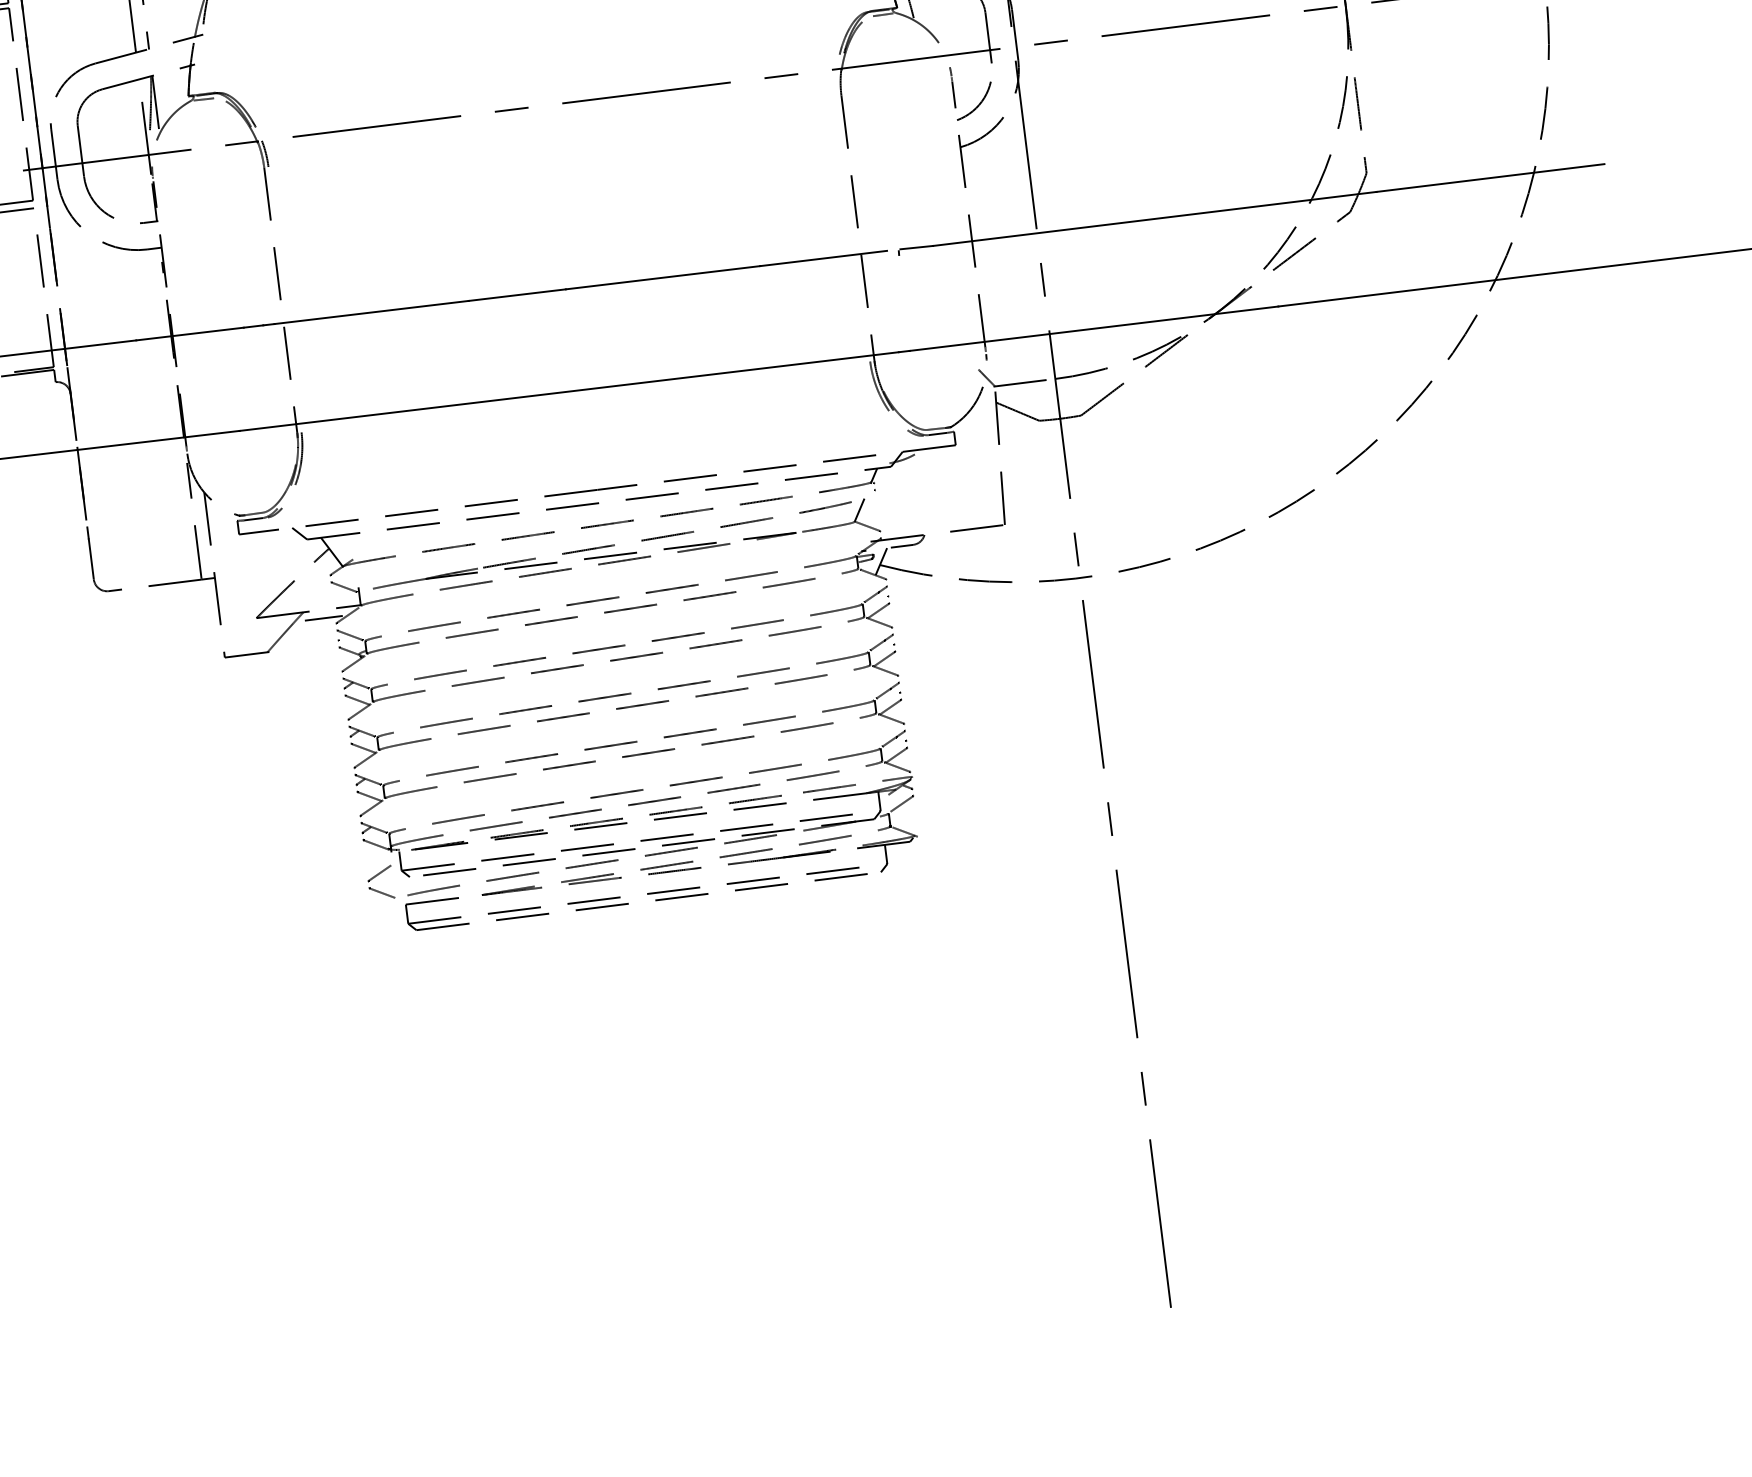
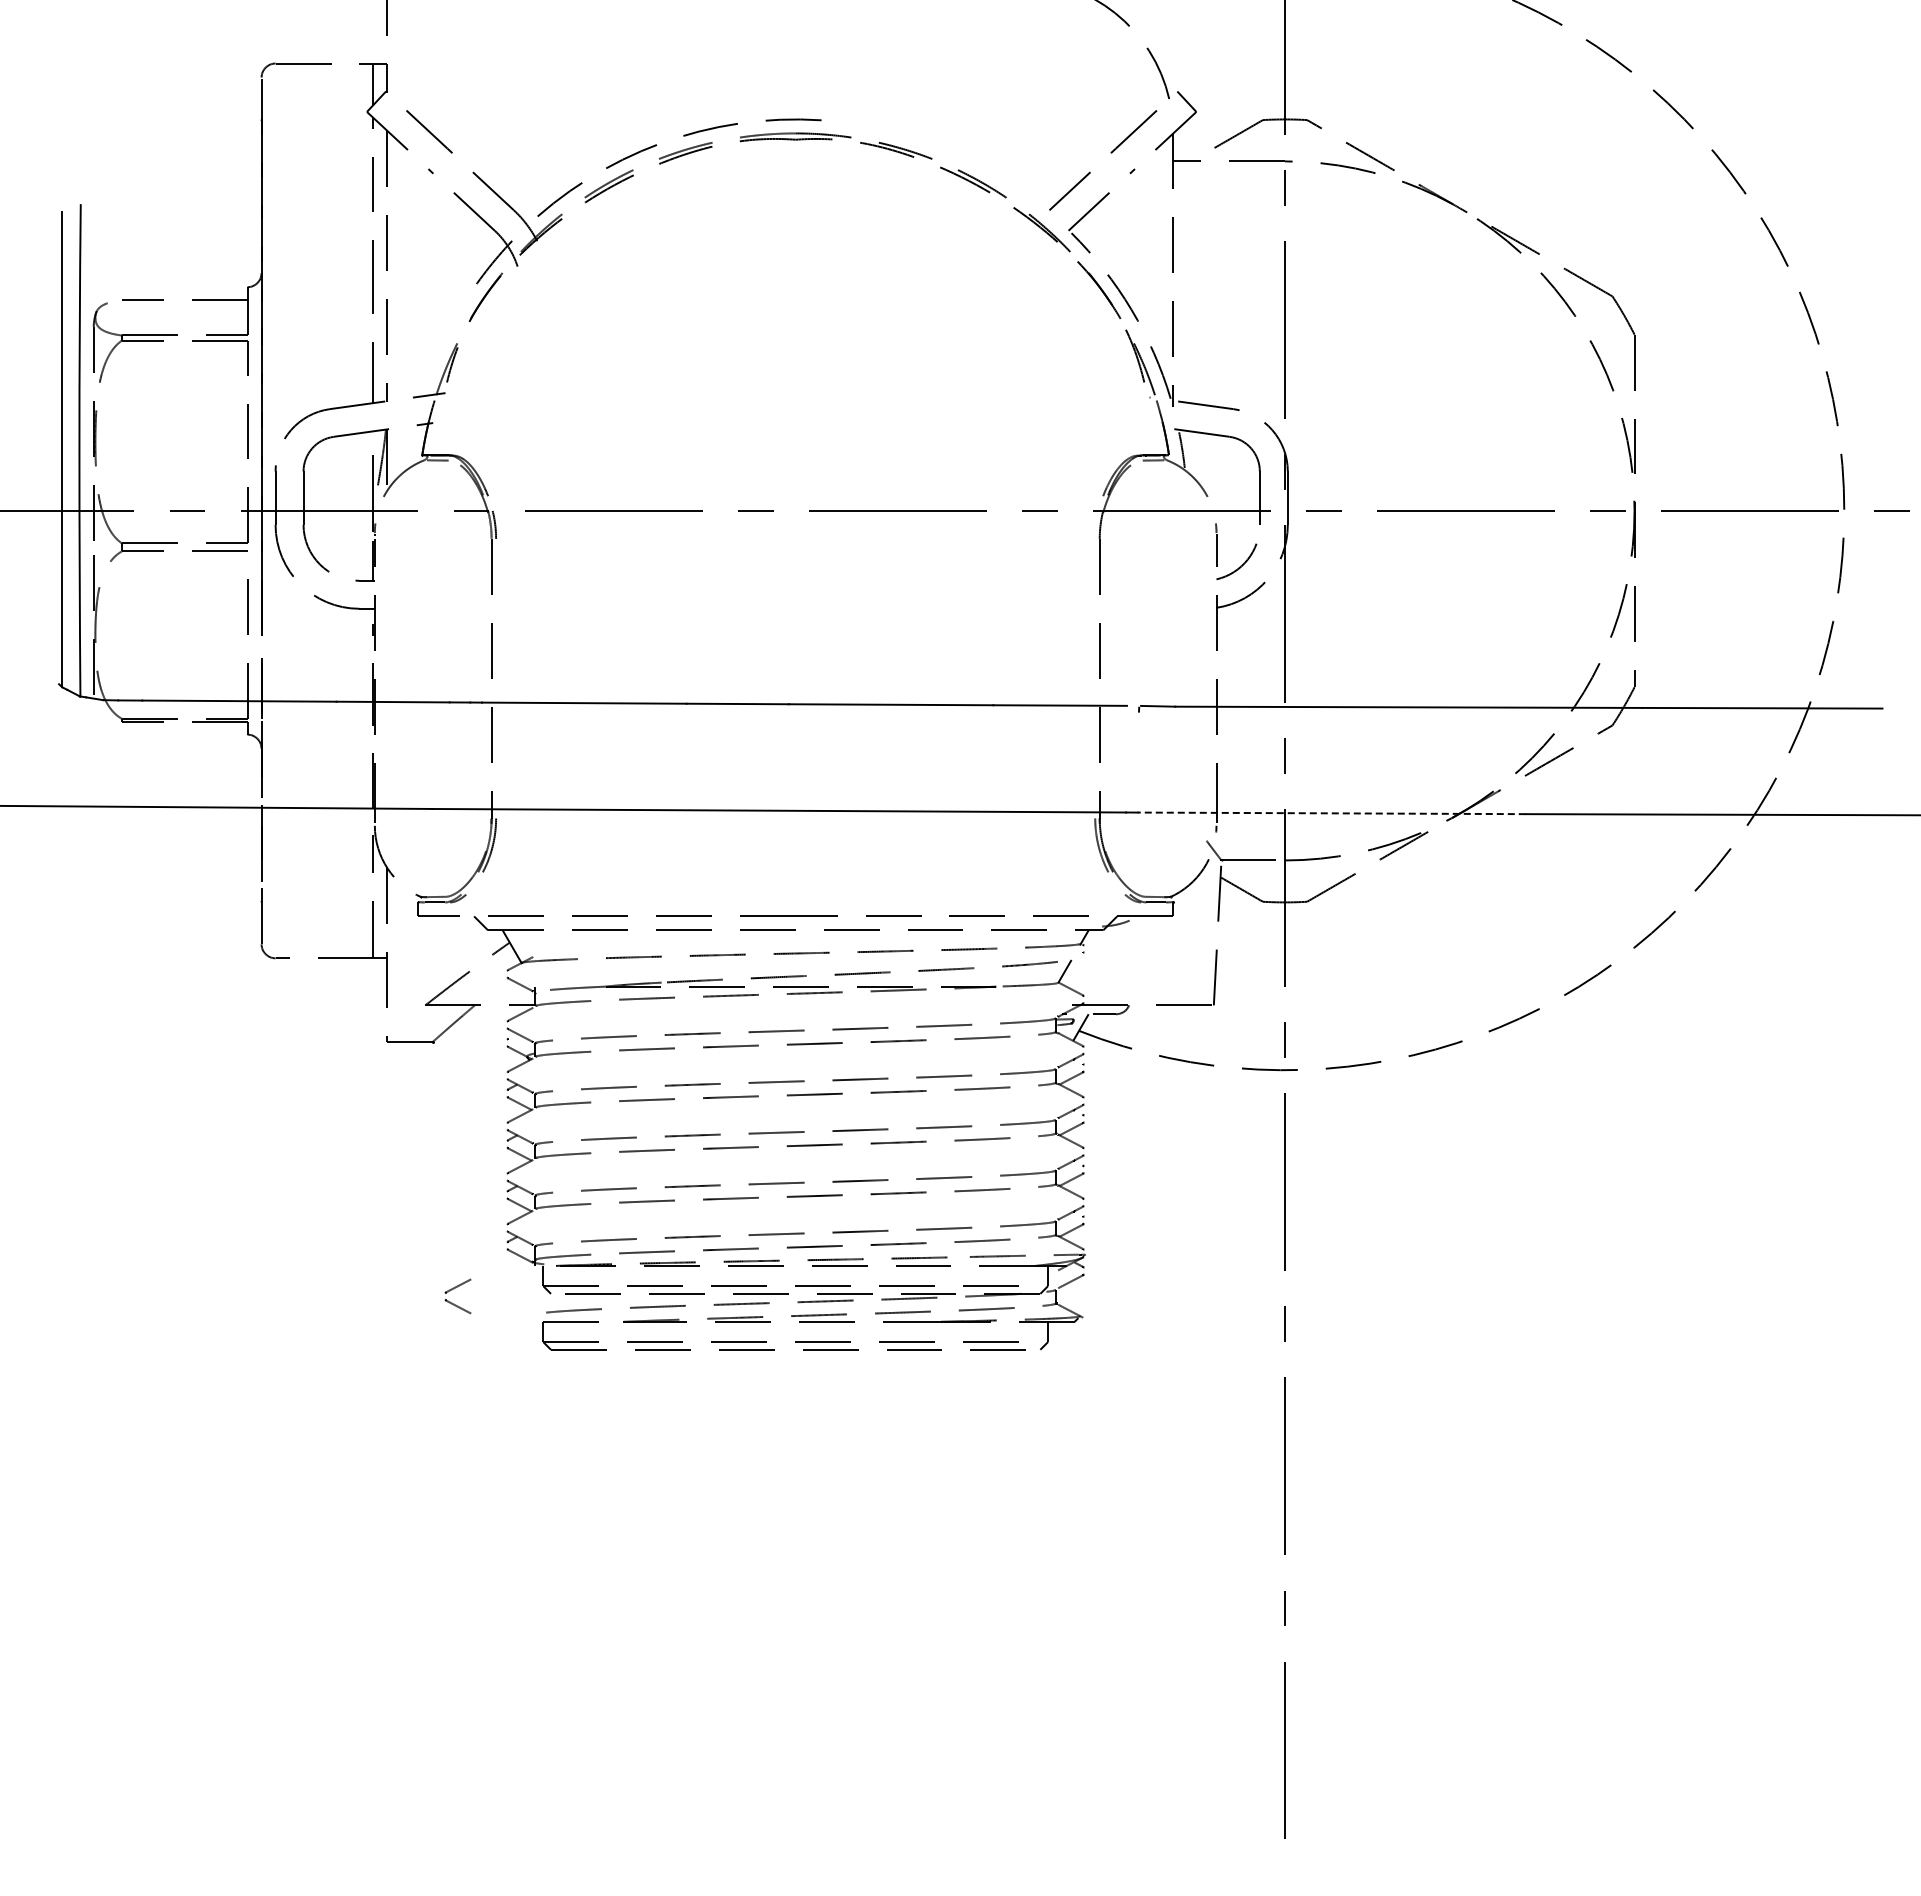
line: (1093, 328) -> (1331, 813), solid -> dashed
line: (324, 618) -> (495, 1014), removed
part: (376, 877) -> (454, 1289), moved

